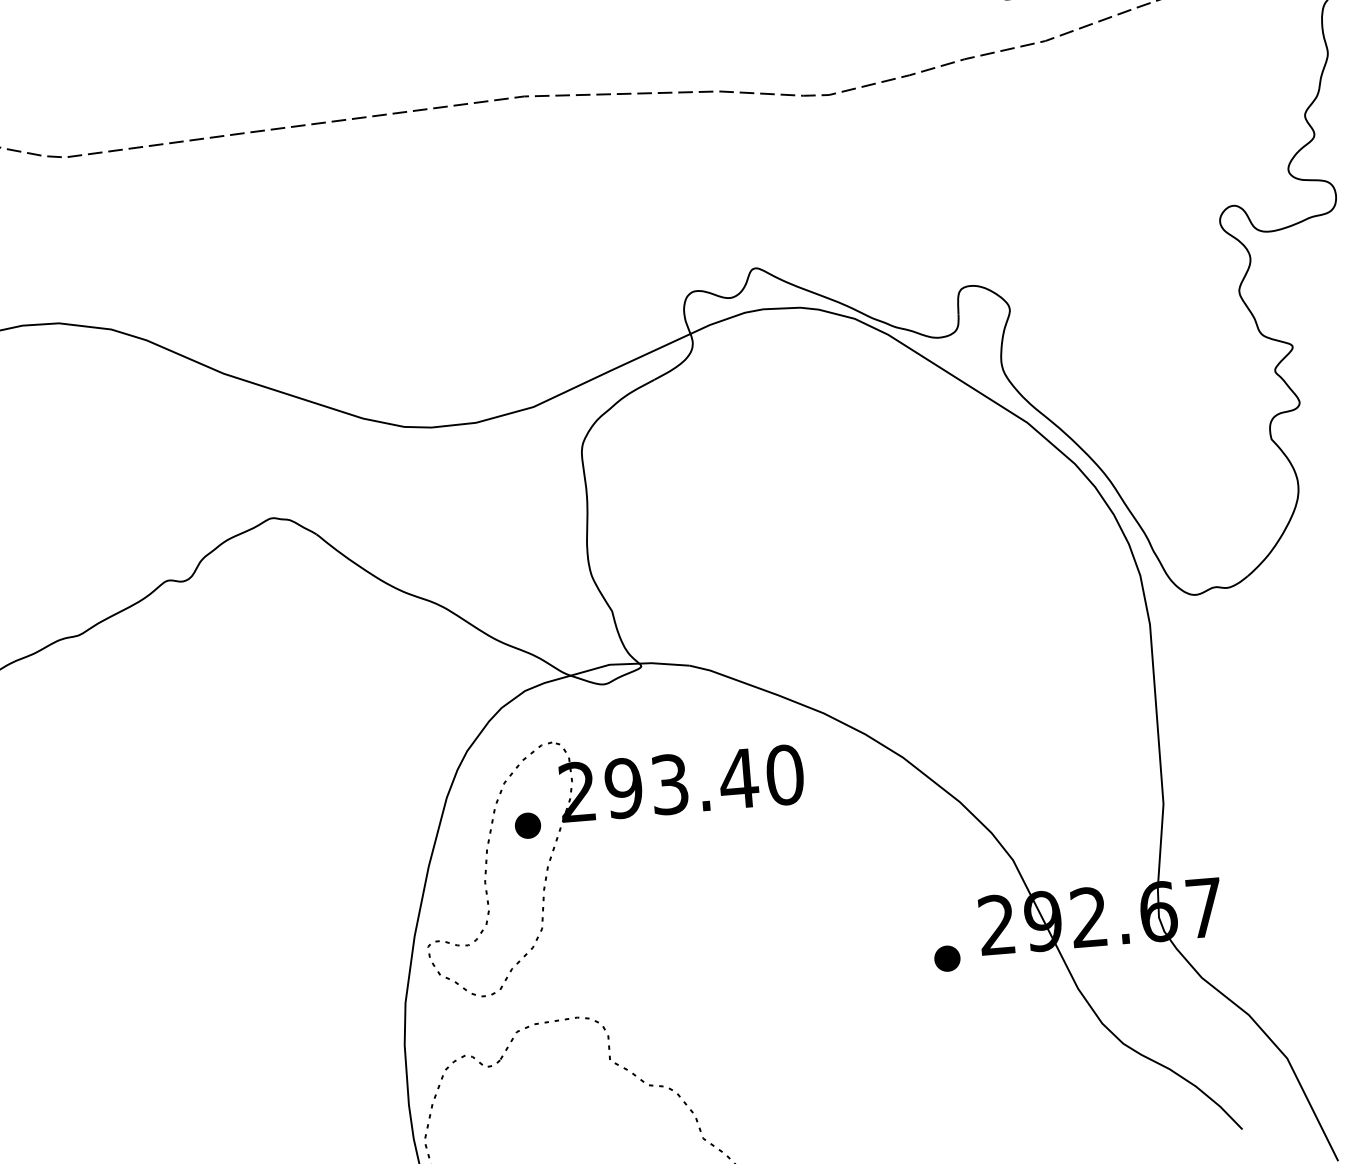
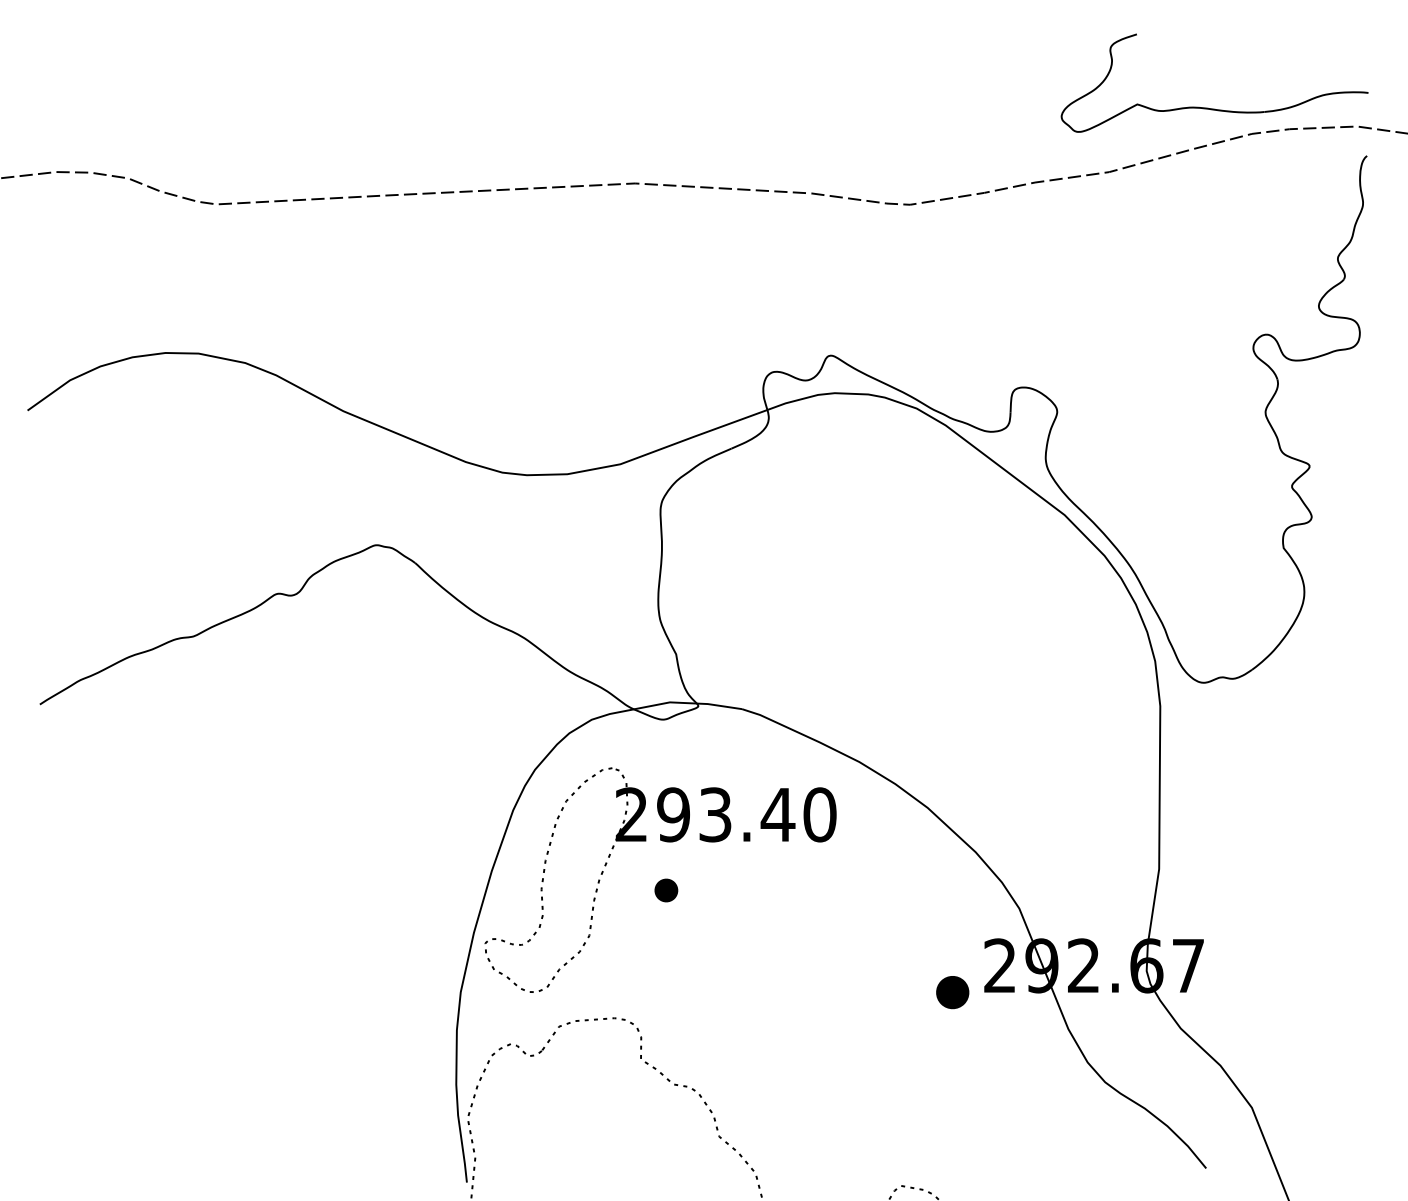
part: (528, 825) -> (666, 890), moved
part: (947, 958) -> (952, 992), size x1.4

